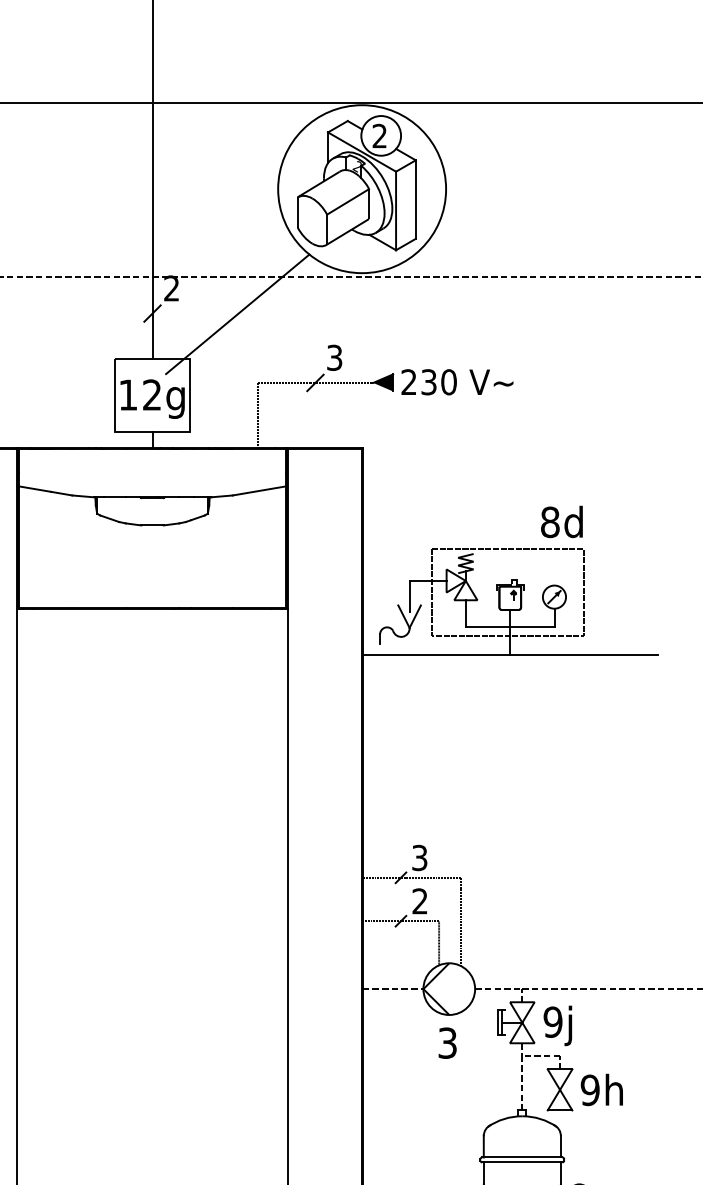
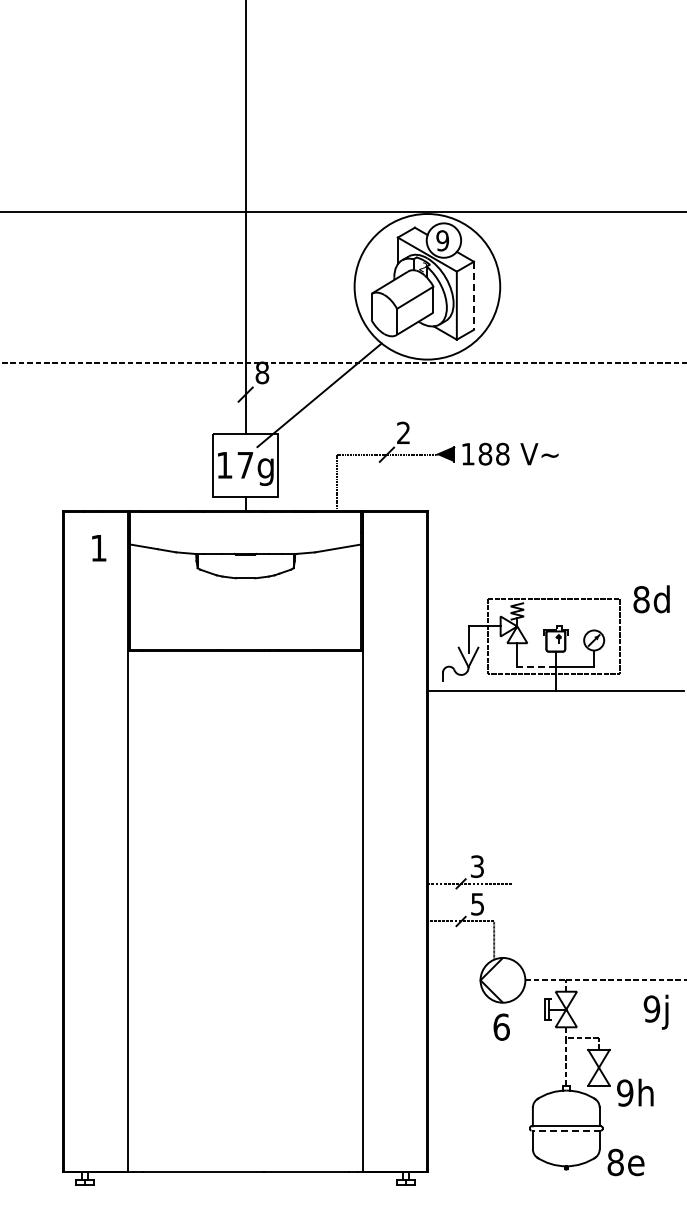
text: (379, 135) -> (442, 240), 2 -> 9
line: (415, 200) -> (473, 296), solid -> dashed
text: (171, 288) -> (262, 372), 2 -> 8
text: (334, 358) -> (403, 433), 3 -> 2
text: (429, 381) -> (485, 453), 230 -> 188
text: (152, 394) -> (245, 464), 12g -> 17g
text: (561, 522) -> (651, 599), moved
line: (487, 627) -> (536, 666), solid -> dashed
text: (419, 901) -> (477, 904), 2 -> 5
line: (461, 921) -> (513, 921), removed
line: (392, 989) -> (453, 980), removed
text: (557, 1025) -> (655, 1011), moved
text: (447, 1042) -> (501, 1026), 3 -> 6
text: (602, 1089) -> (635, 1092), moved
line: (522, 1162) -> (566, 1130), solid -> dashed

